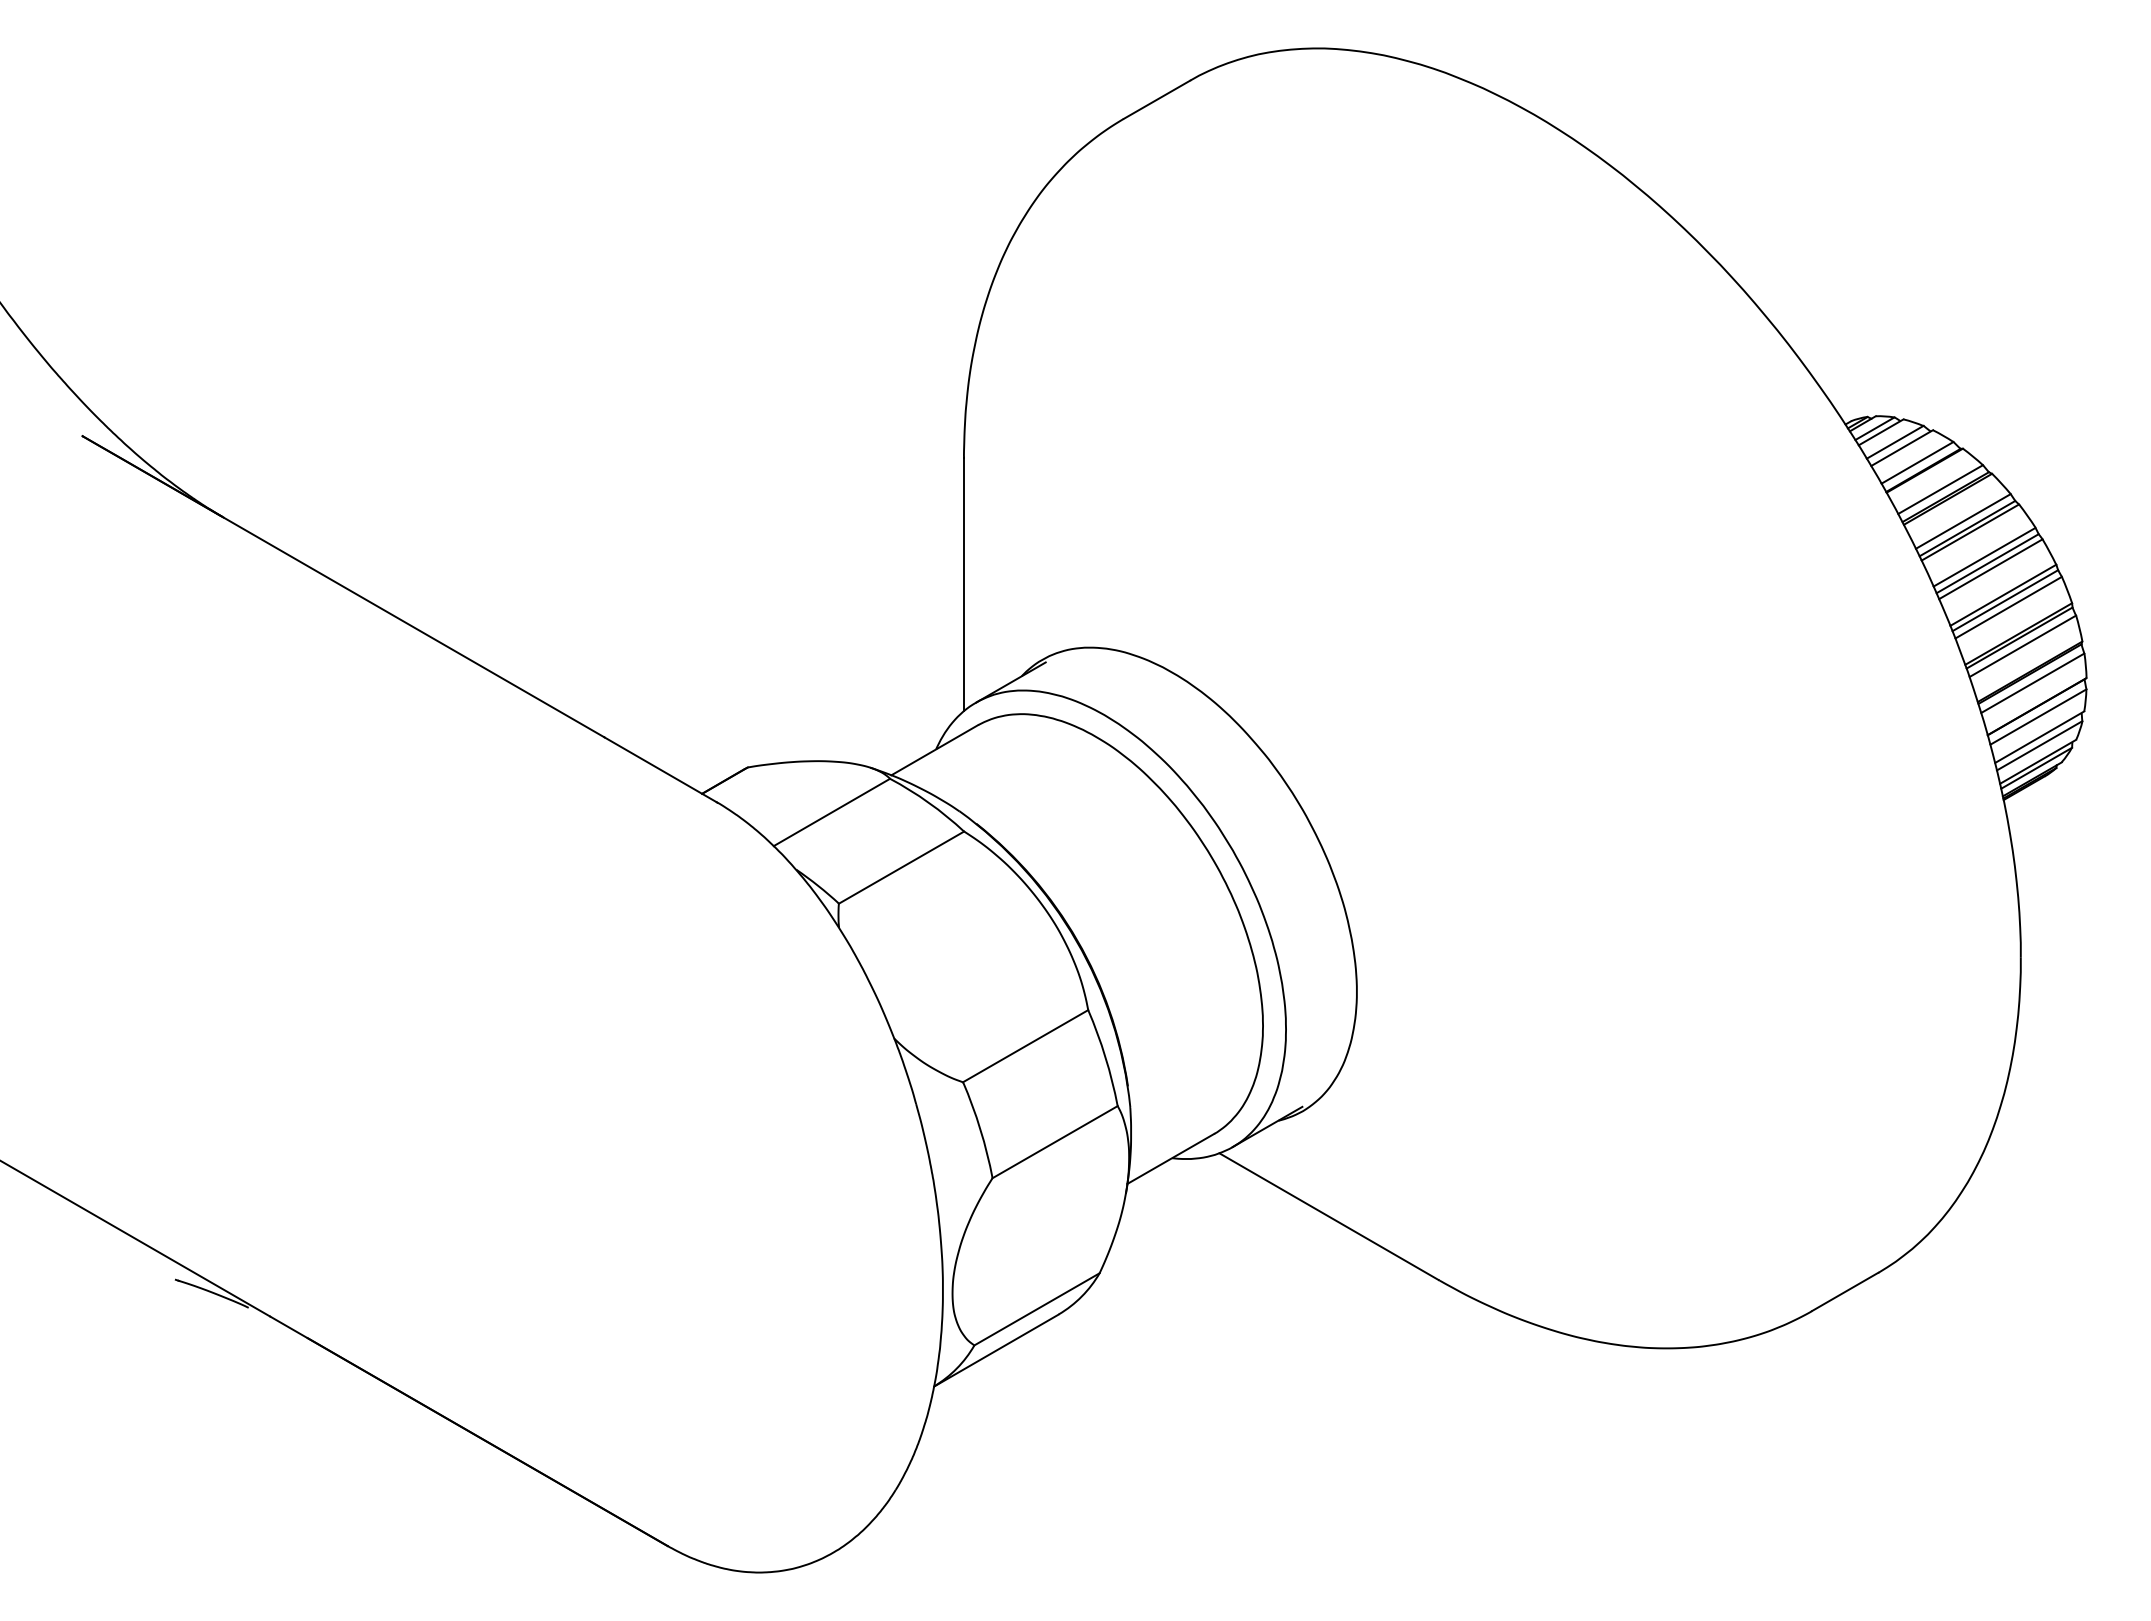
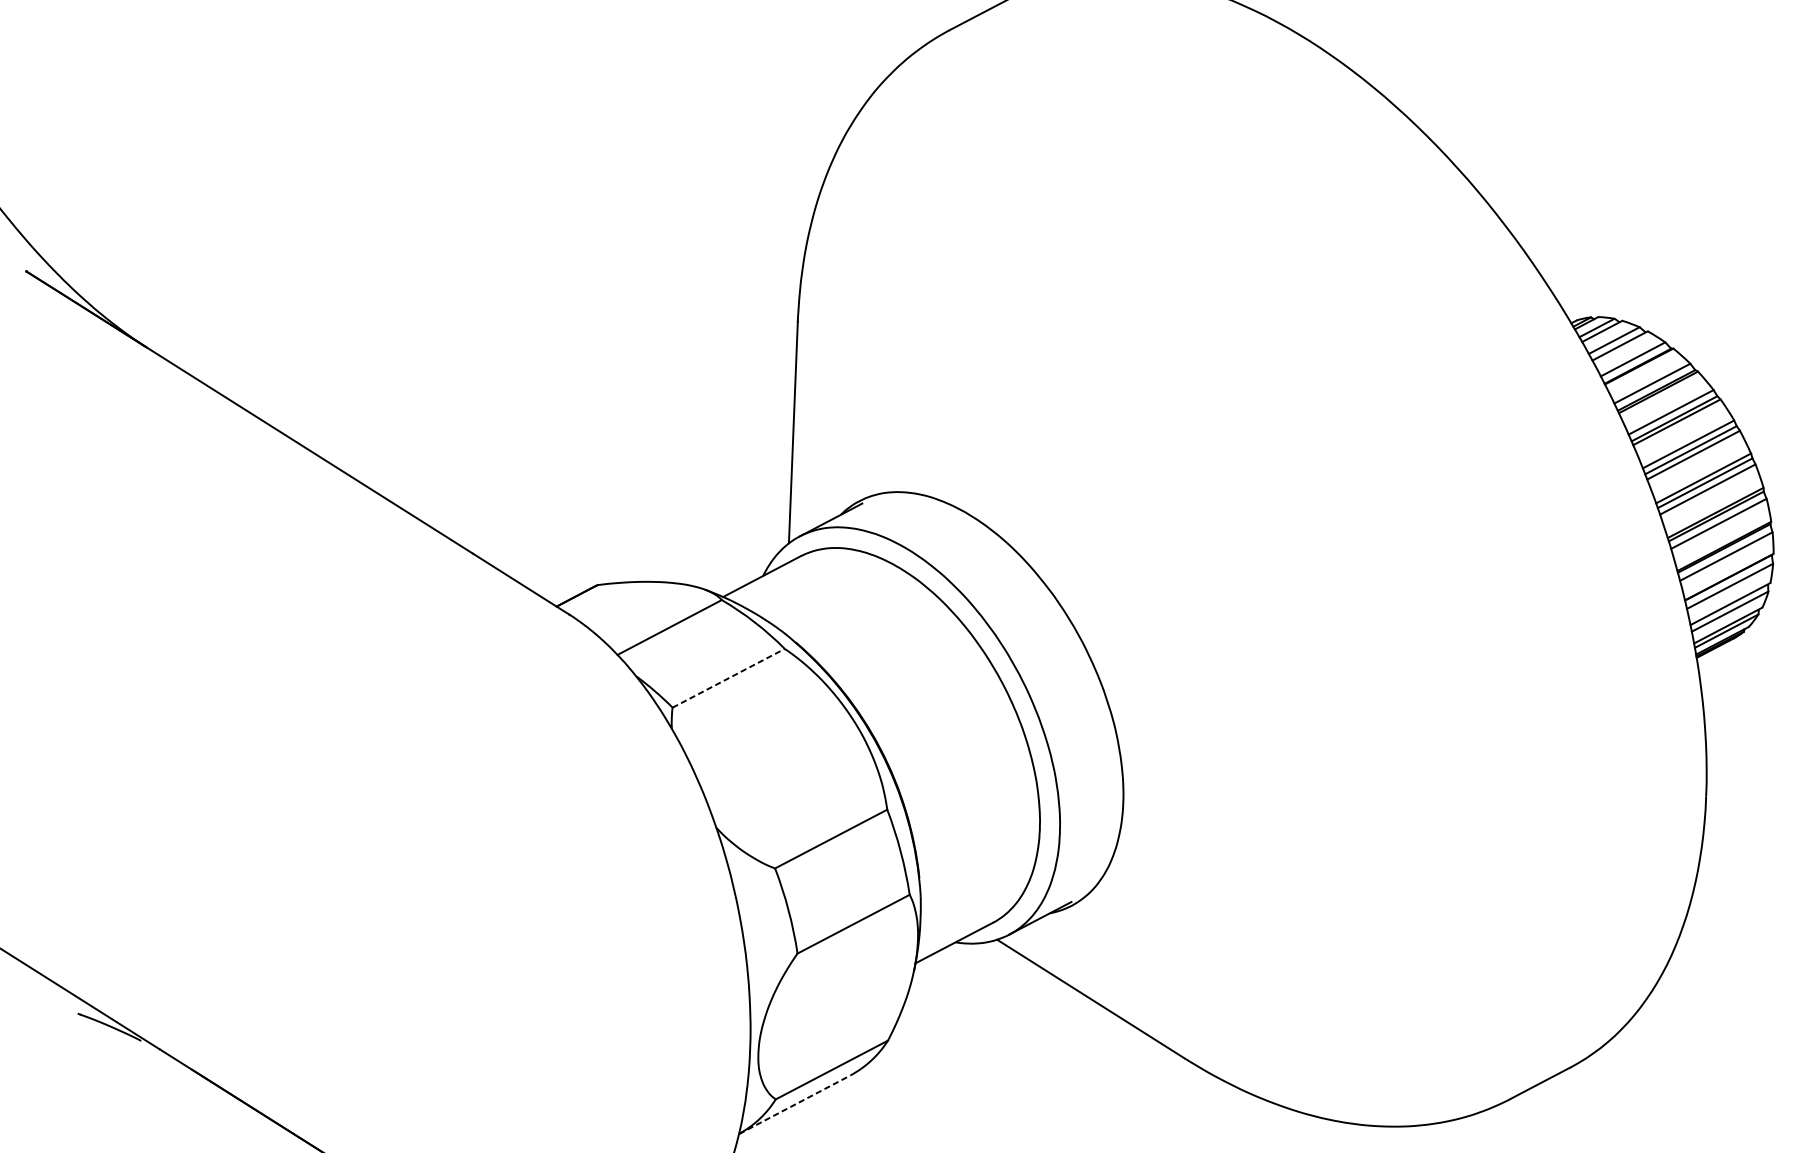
line: (901, 867) -> (728, 678), solid -> dashed
line: (996, 1350) -> (794, 1104), solid -> dashed

